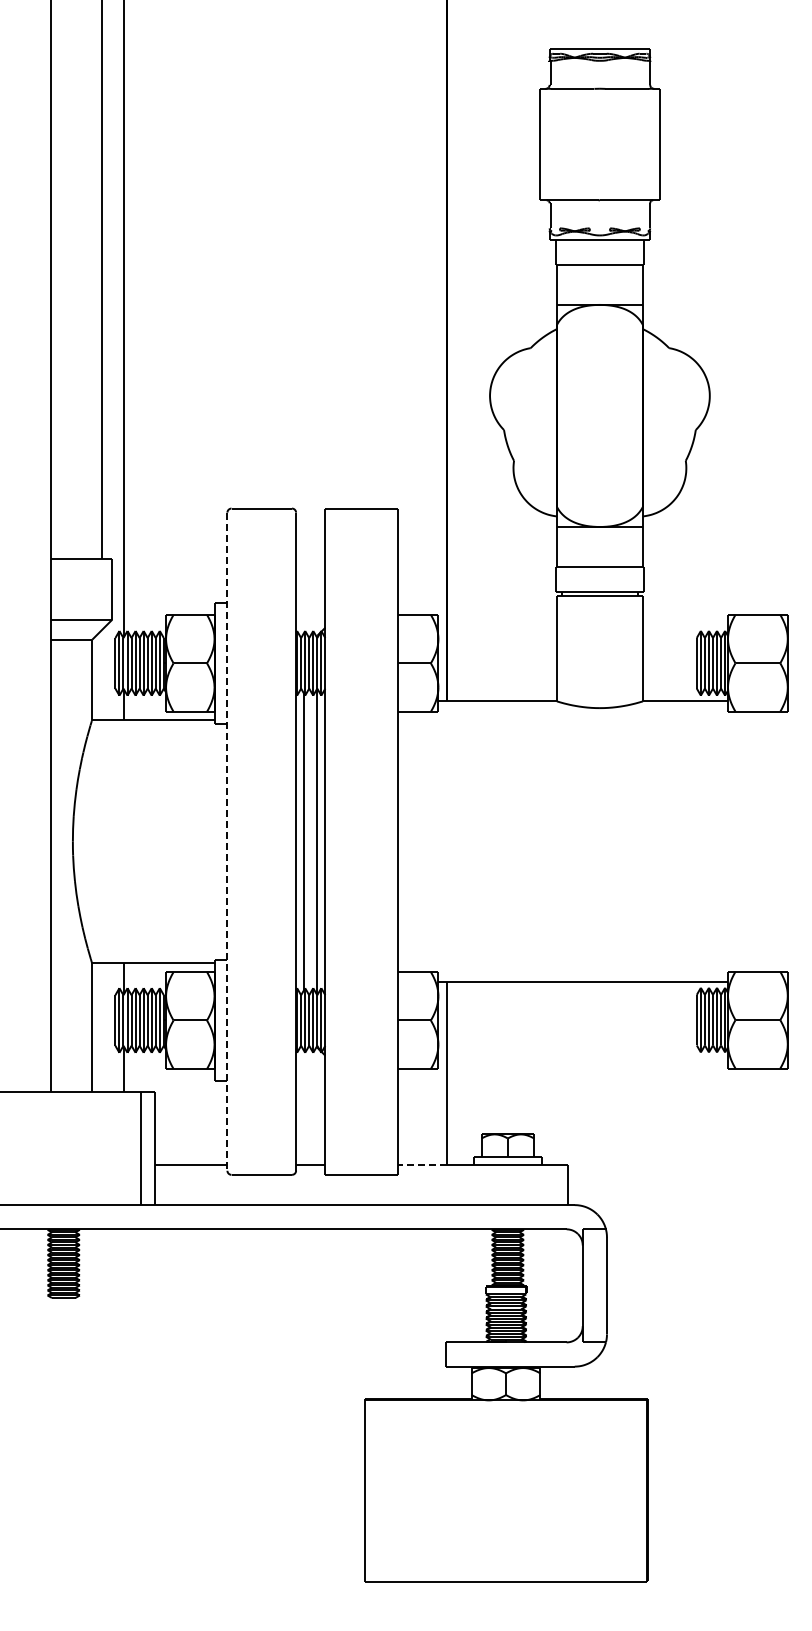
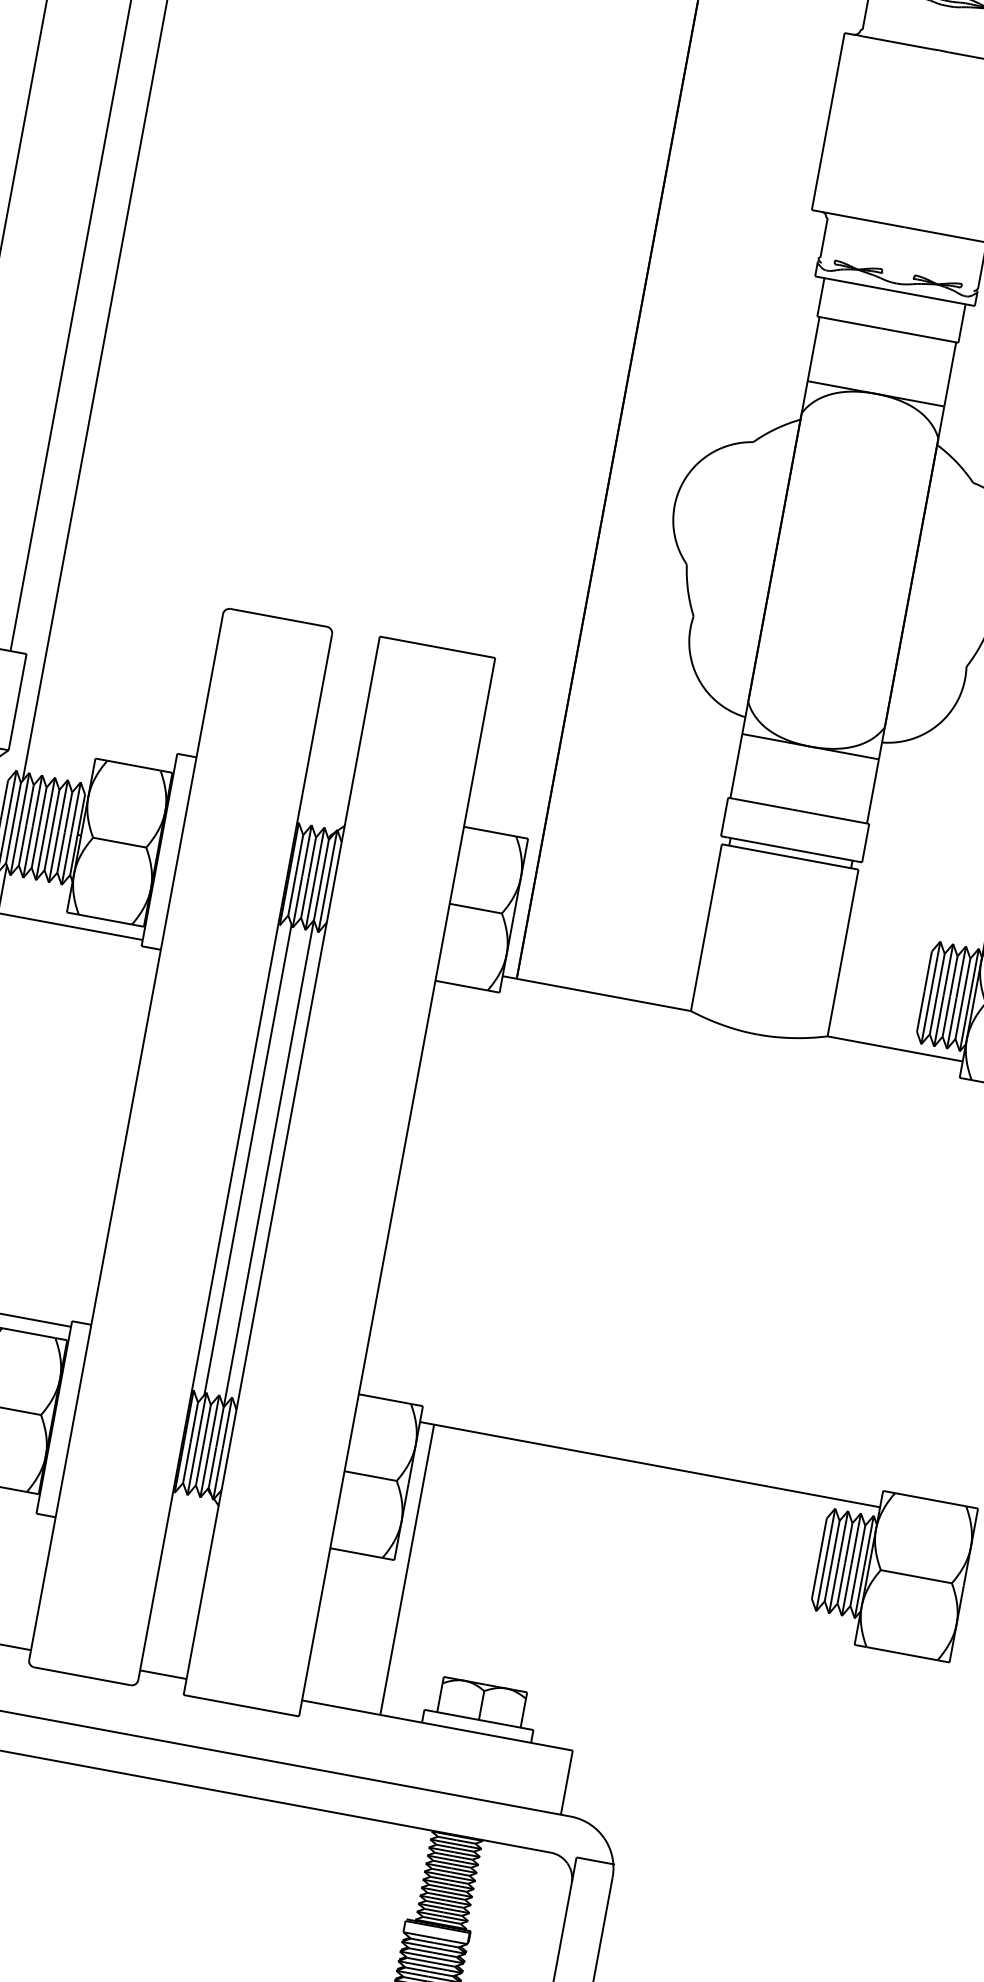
line: (227, 842) -> (126, 1138), dashed -> solid
line: (422, 1164) -> (340, 1707), dashed -> solid

